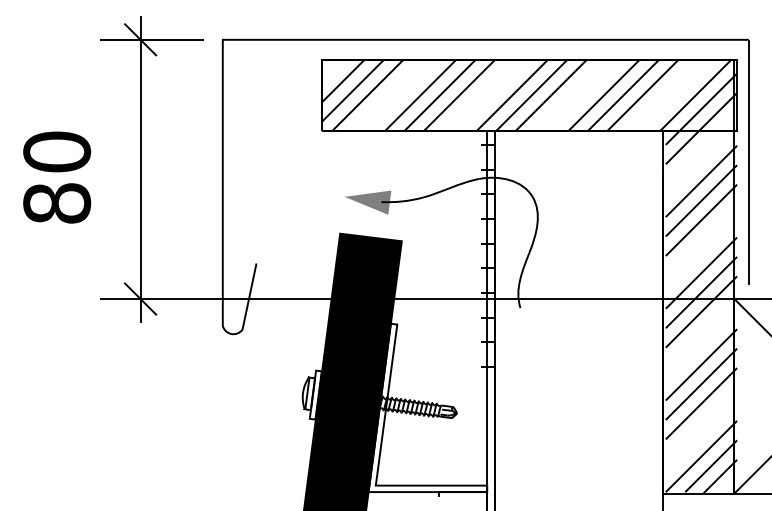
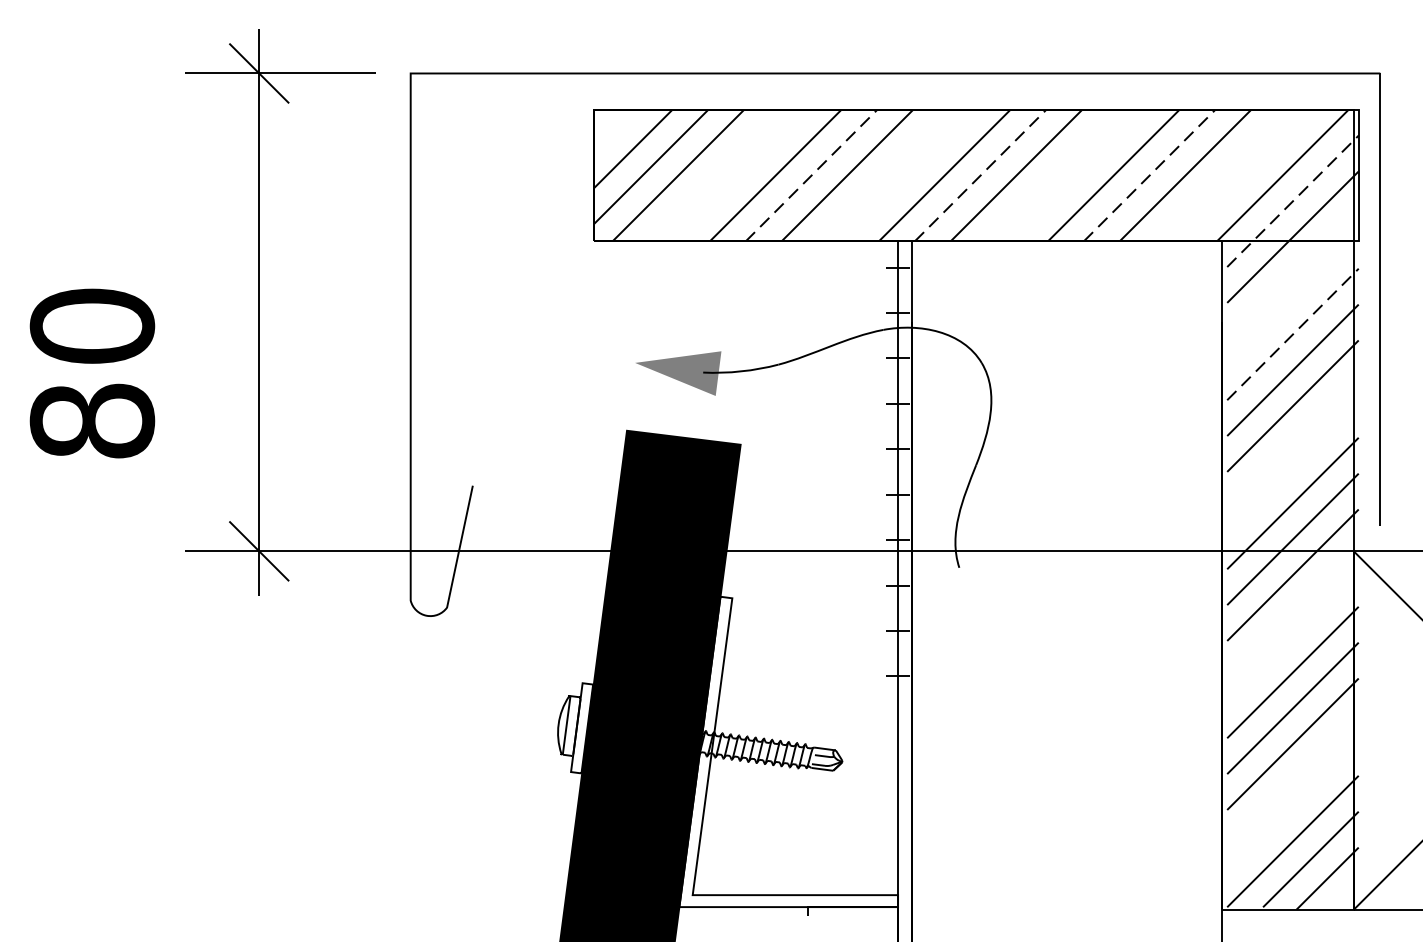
line: (440, 94) -> (811, 174), solid -> dashed
line: (532, 94) -> (981, 174), solid -> dashed
line: (624, 94) -> (1151, 174), solid -> dashed
line: (700, 109) -> (1291, 201), solid -> dashed
text: (57, 177) -> (93, 373), moved
line: (701, 181) -> (1293, 334), solid -> dashed

